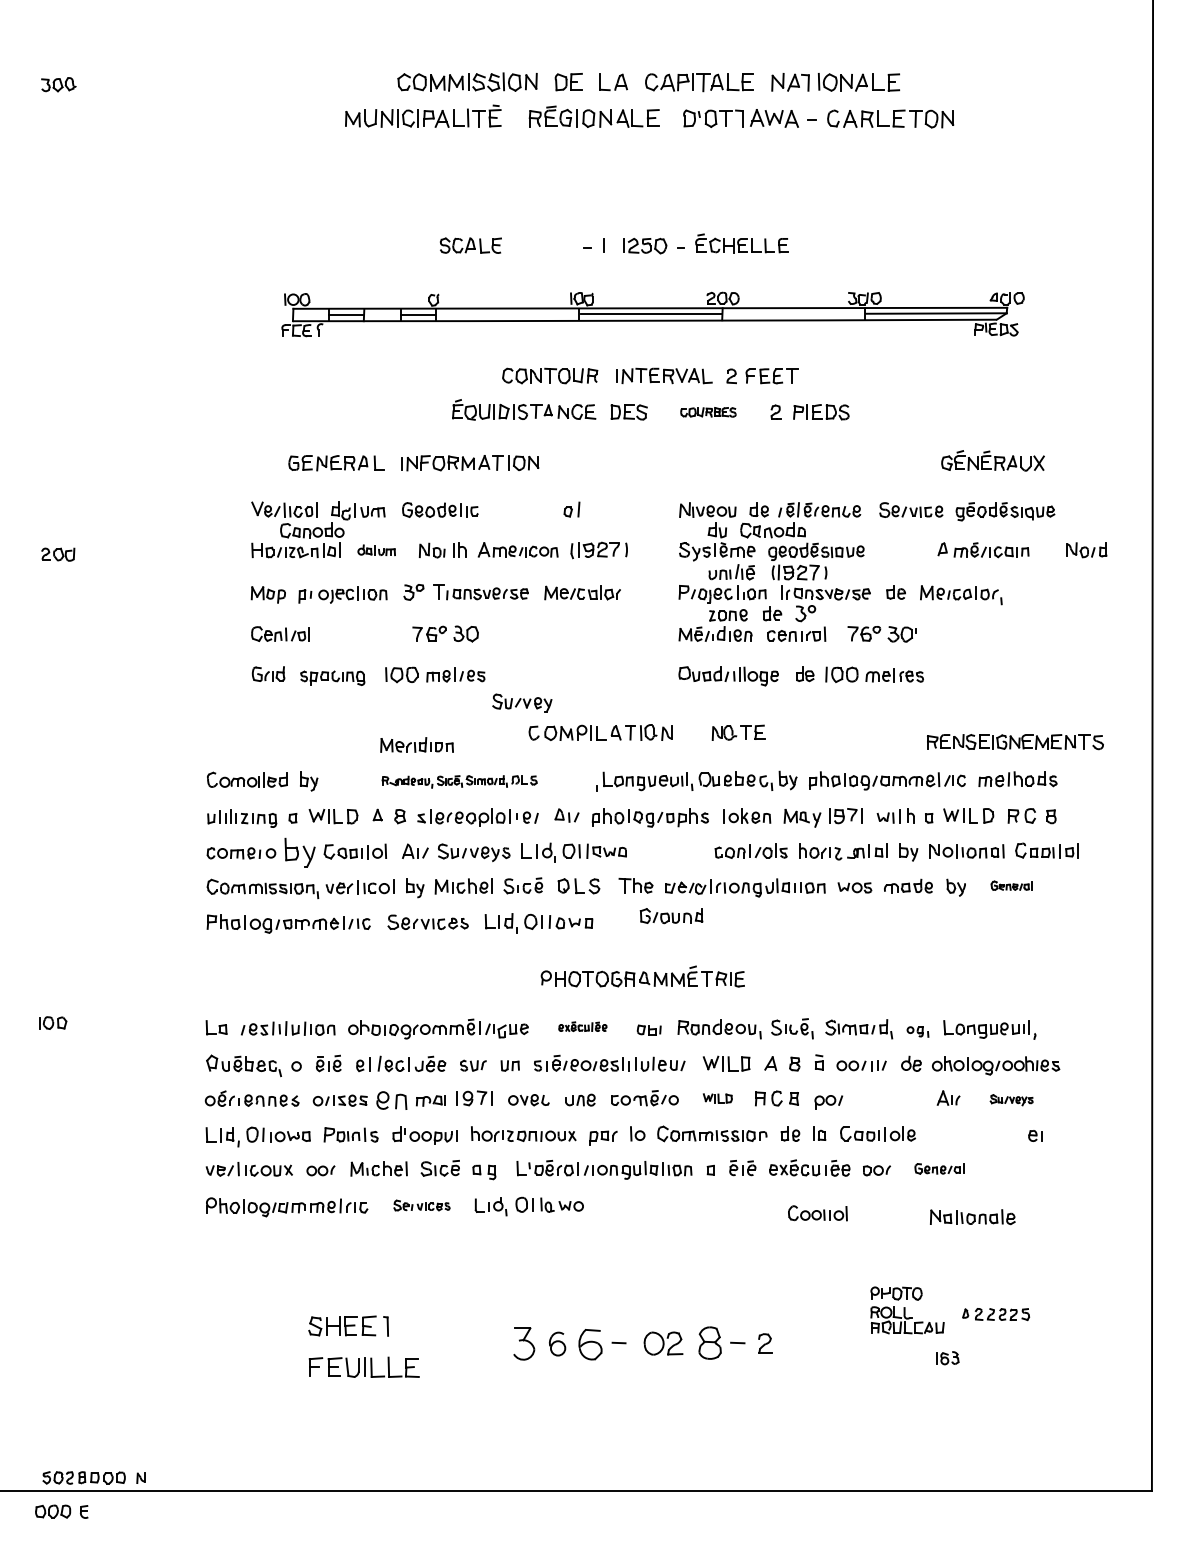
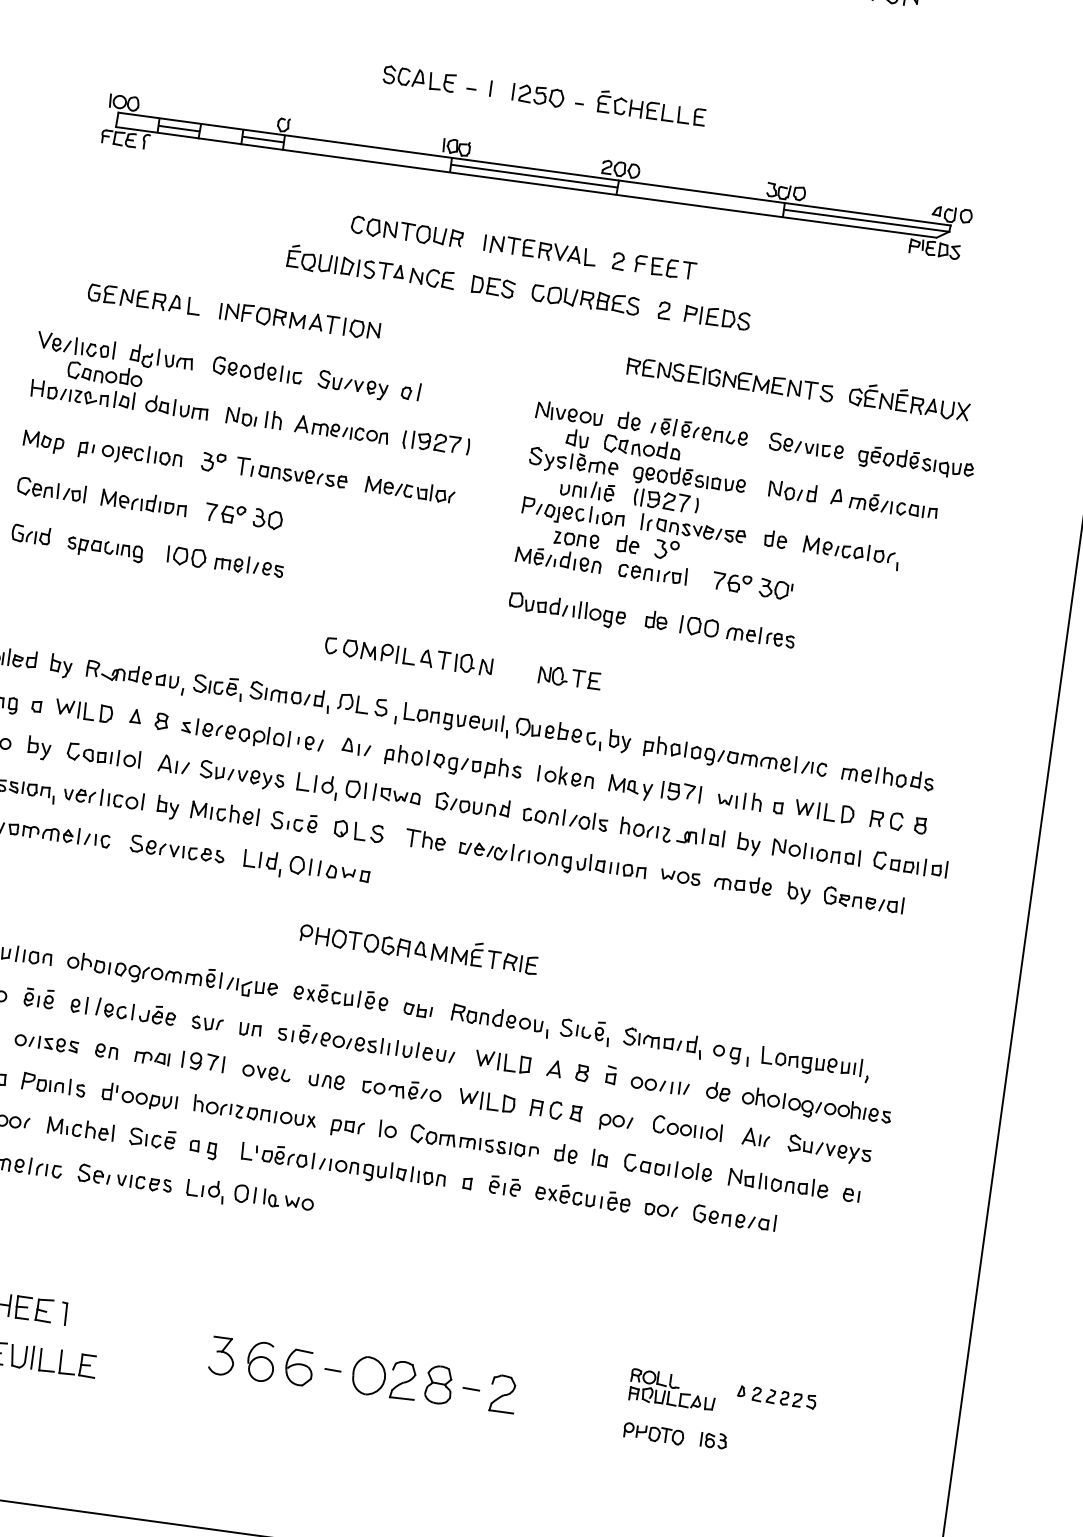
part: (470, 245) -> (418, 78), moved
part: (708, 412) -> (585, 299), size x1.67
part: (376, 550) -> (176, 407), size x1.43
part: (1086, 550) -> (792, 491), moved
part: (522, 702) -> (353, 384), moved
part: (1015, 742) -> (730, 380), moved
part: (416, 744) -> (143, 501), moved
part: (459, 781) -> (236, 690), size x1.67
part: (299, 852) -> (38, 747), size x0.62
part: (1011, 885) -> (863, 899), size x1.67
part: (671, 916) -> (472, 805), moved
part: (582, 1026) -> (340, 995), size x1.67
part: (917, 1031) -> (730, 1054), size x1.43
part: (717, 1098) -> (486, 1100), size x1.67
part: (1011, 1099) -> (829, 1149), size x1.67
part: (391, 1100) -> (106, 1051), size x0.62
part: (939, 1168) -> (734, 1217), size x1.43
part: (421, 1205) -> (124, 1178), size x1.43
part: (817, 1213) -> (687, 1128), moved
part: (972, 1217) -> (778, 1183), moved
part: (896, 1293) -> (653, 1433), moved
part: (557, 1343) -> (261, 1361), size x1.43
part: (663, 1343) -> (384, 1377), size x1.43
part: (765, 1343) -> (503, 1394), size x1.67

